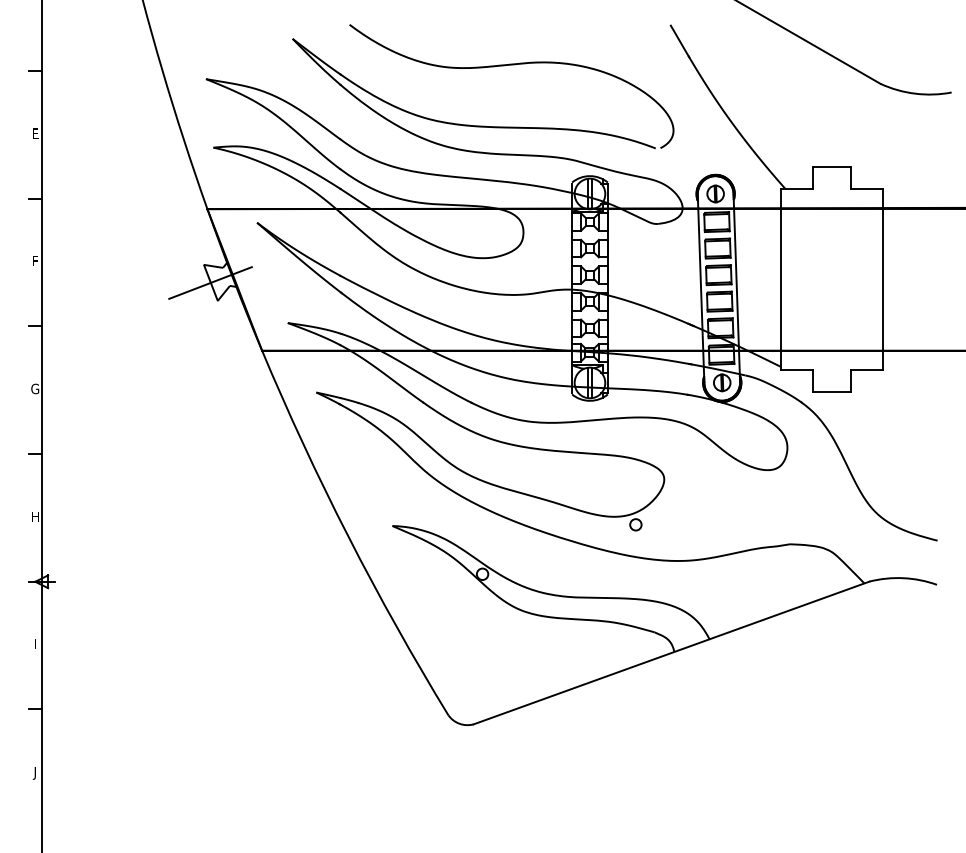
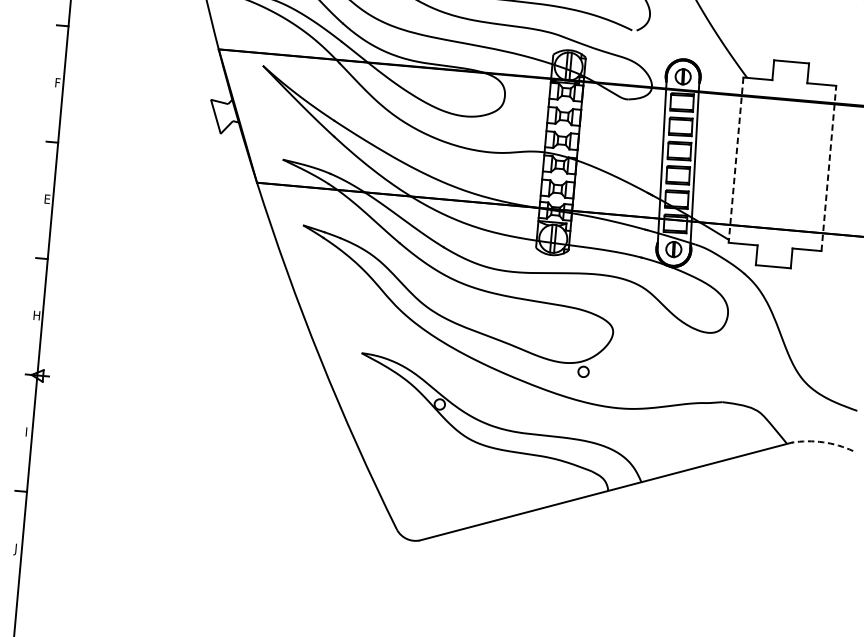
line: (781, 279) -> (736, 160), solid -> dashed
line: (883, 279) -> (829, 168), solid -> dashed
line: (210, 282) -> (215, 116), removed
text: (35, 388) -> (47, 198), G -> E
arc: (903, 578) -> (823, 442), solid -> dashed

